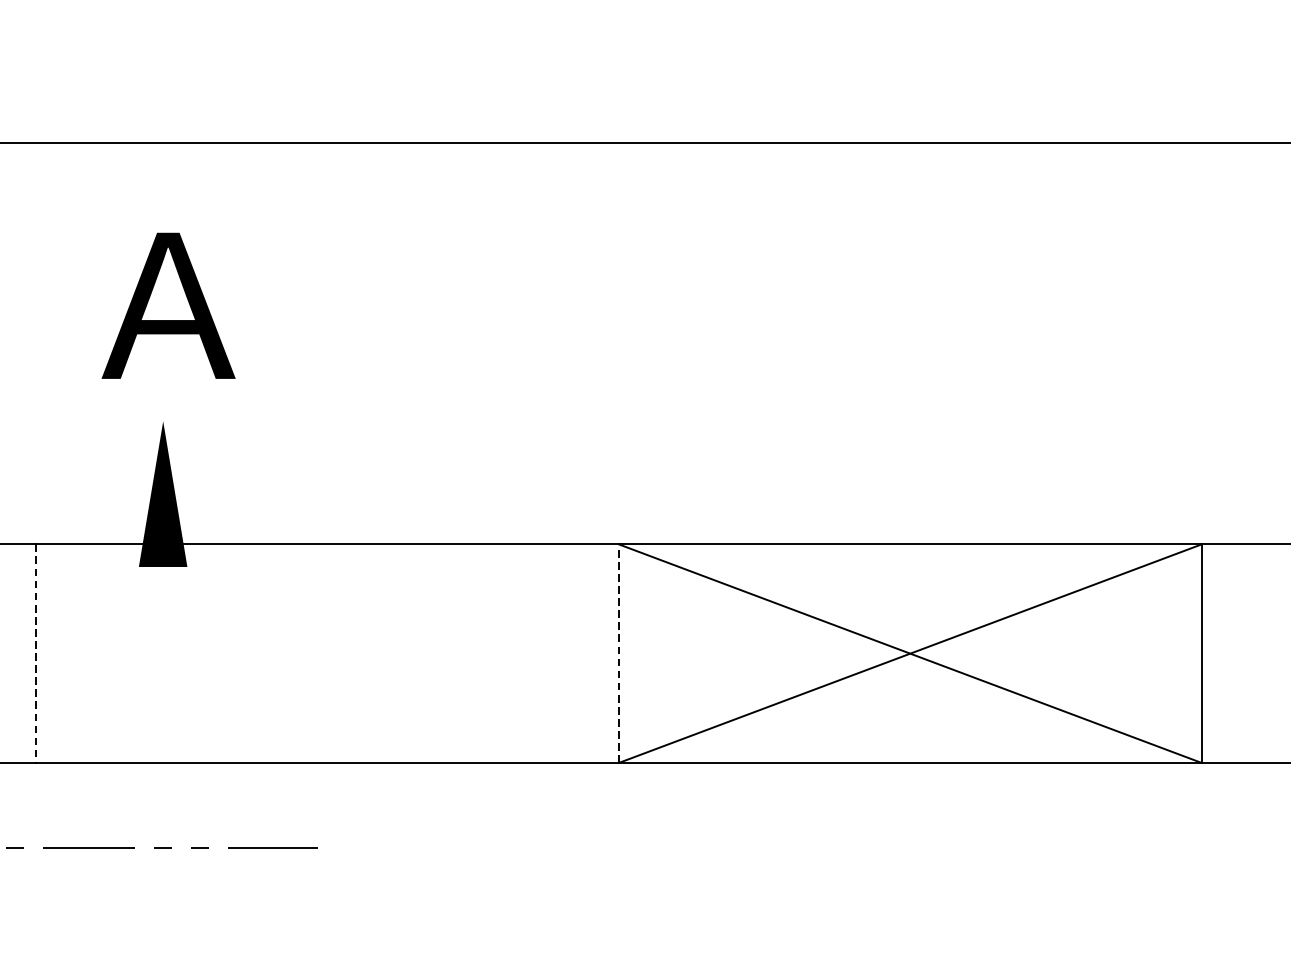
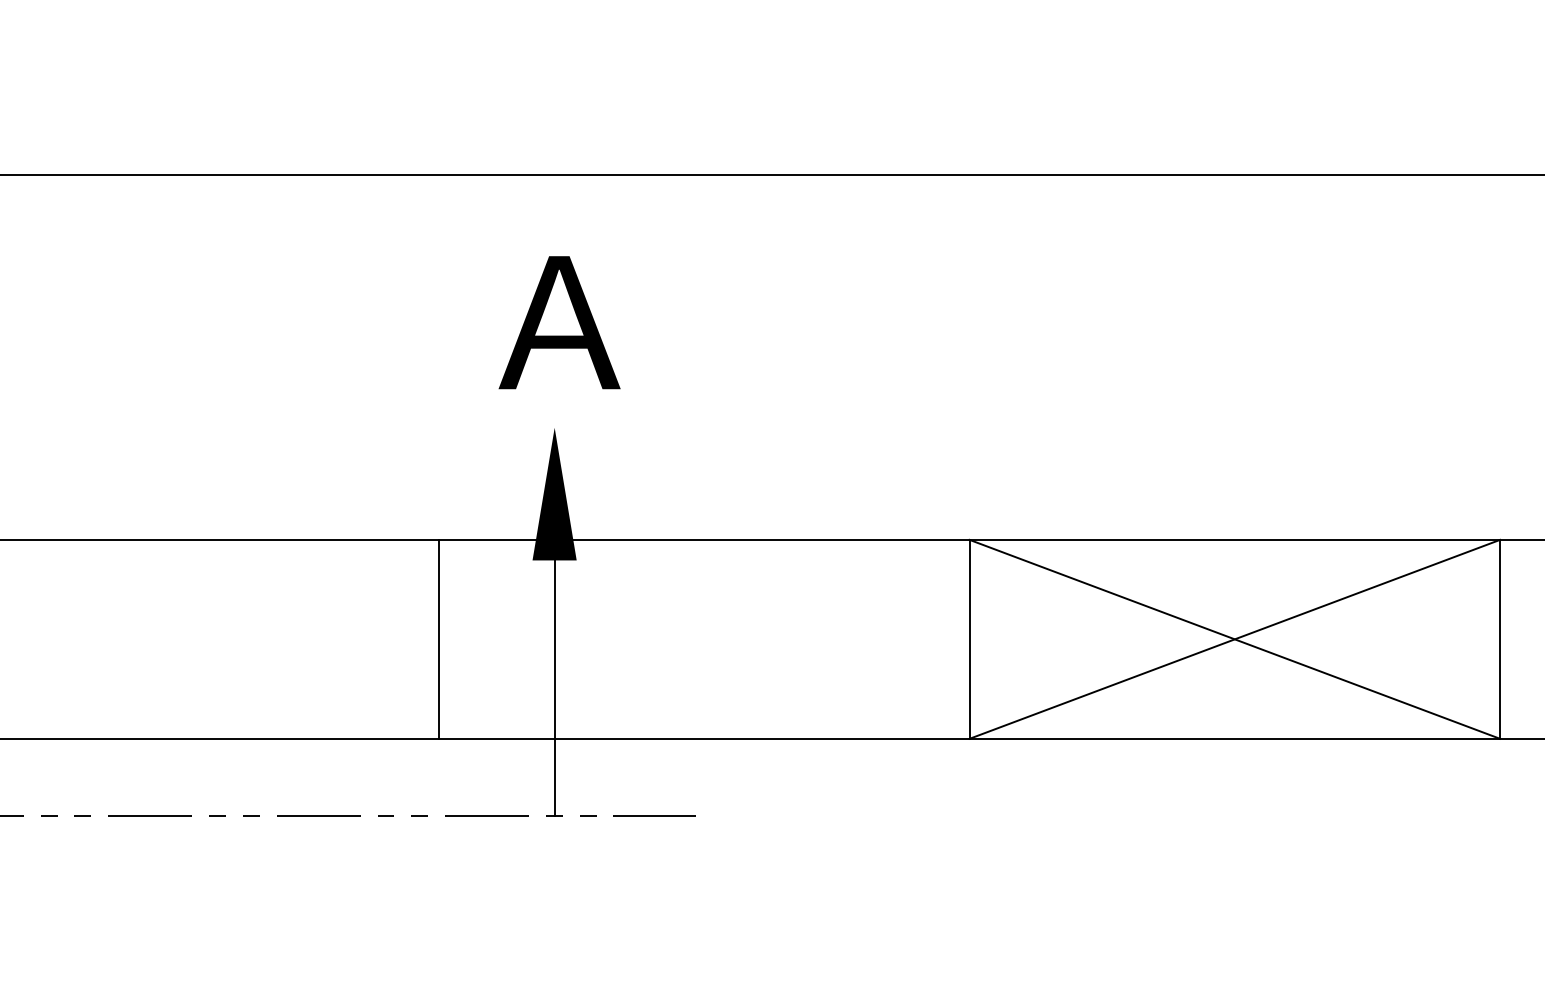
line: (618, 652) -> (969, 638), dashed -> solid
line: (36, 653) -> (439, 639), dashed -> solid
line: (163, 707) -> (554, 688), added

